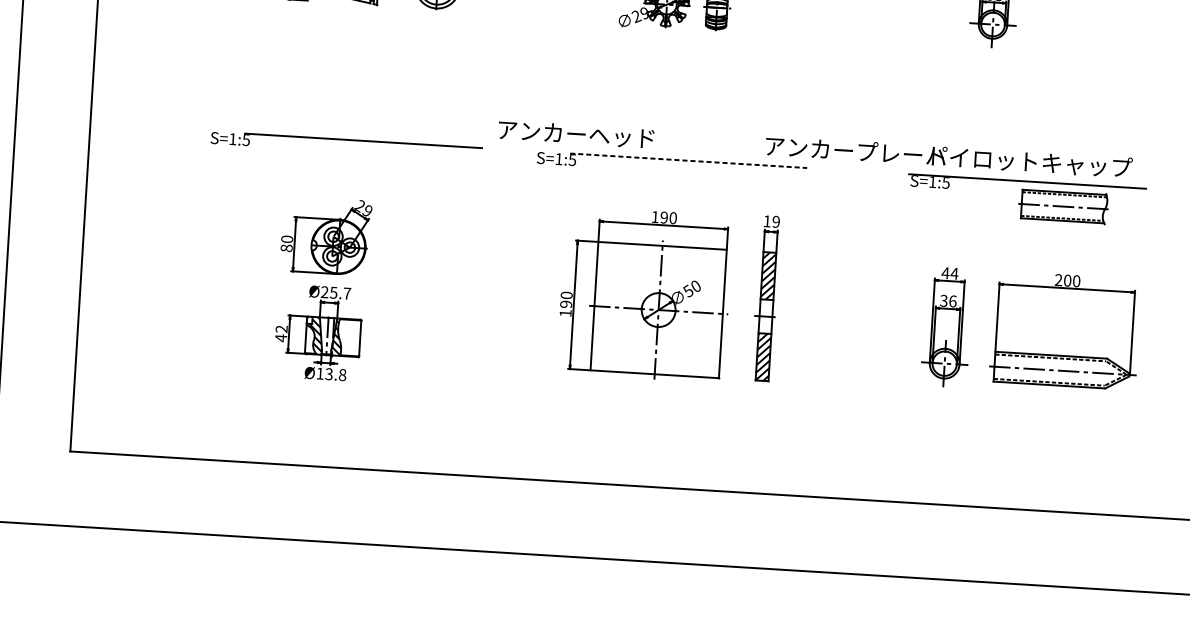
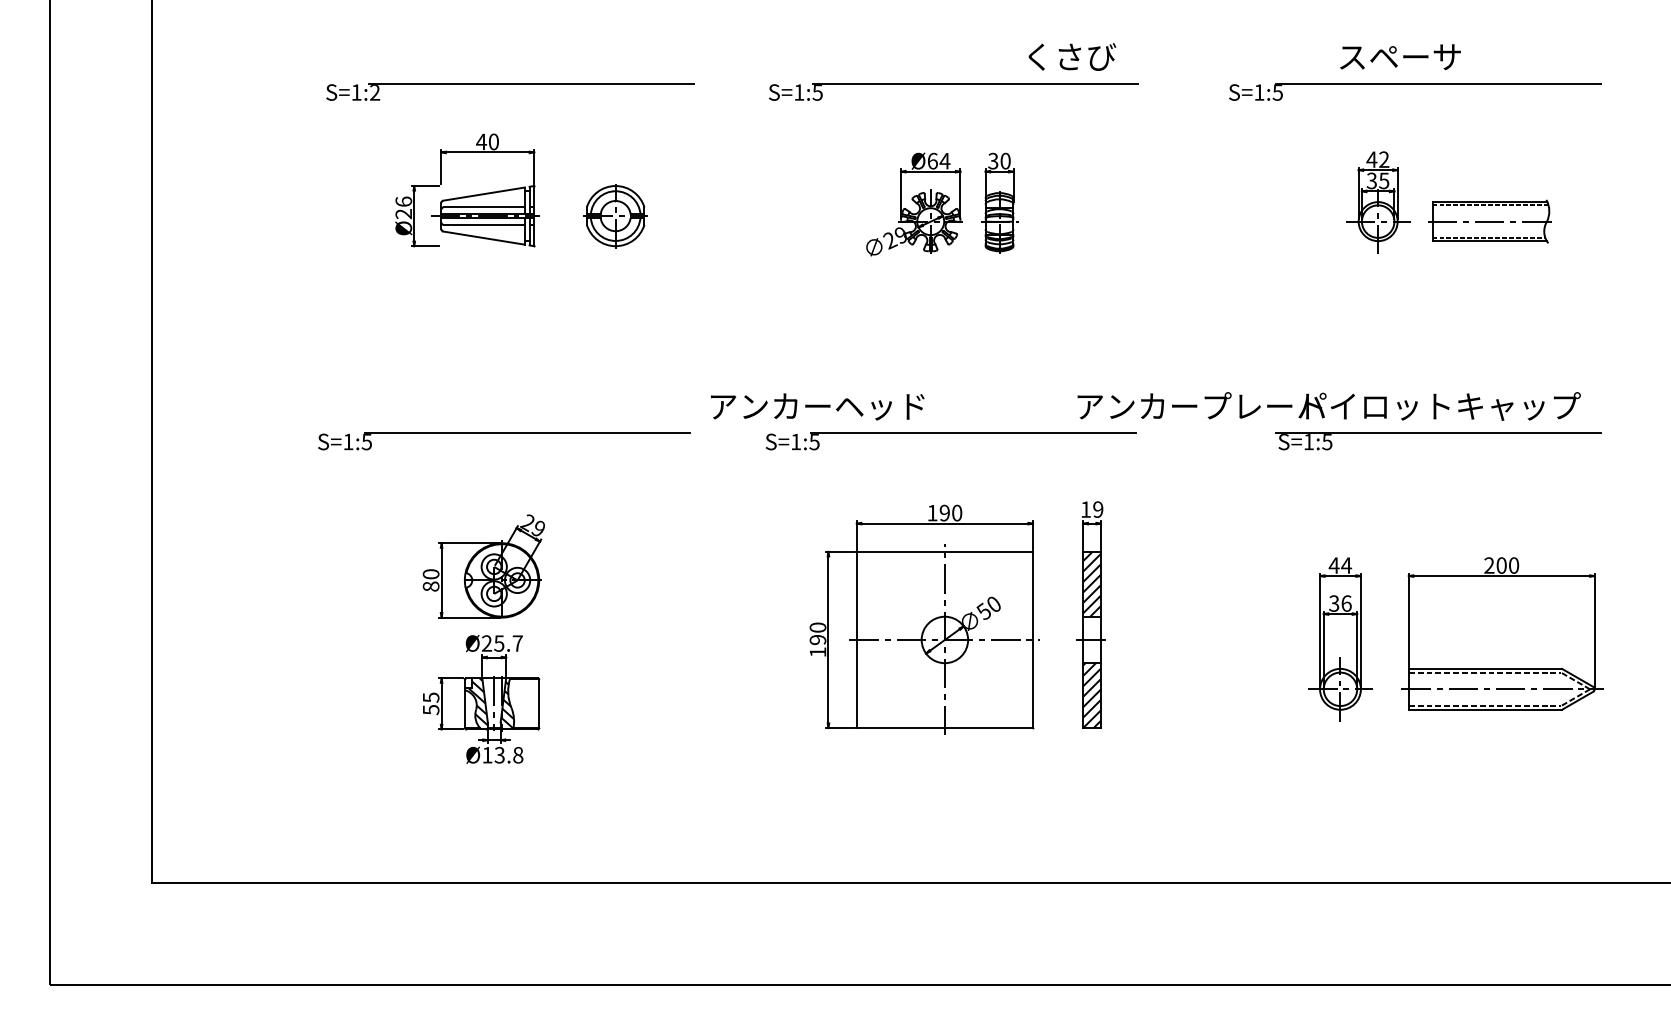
line: (688, 160) -> (973, 433), dashed -> solid
part: (1063, 206) -> (1489, 221), moved
text: (281, 333) -> (430, 703), 42 -> 55

